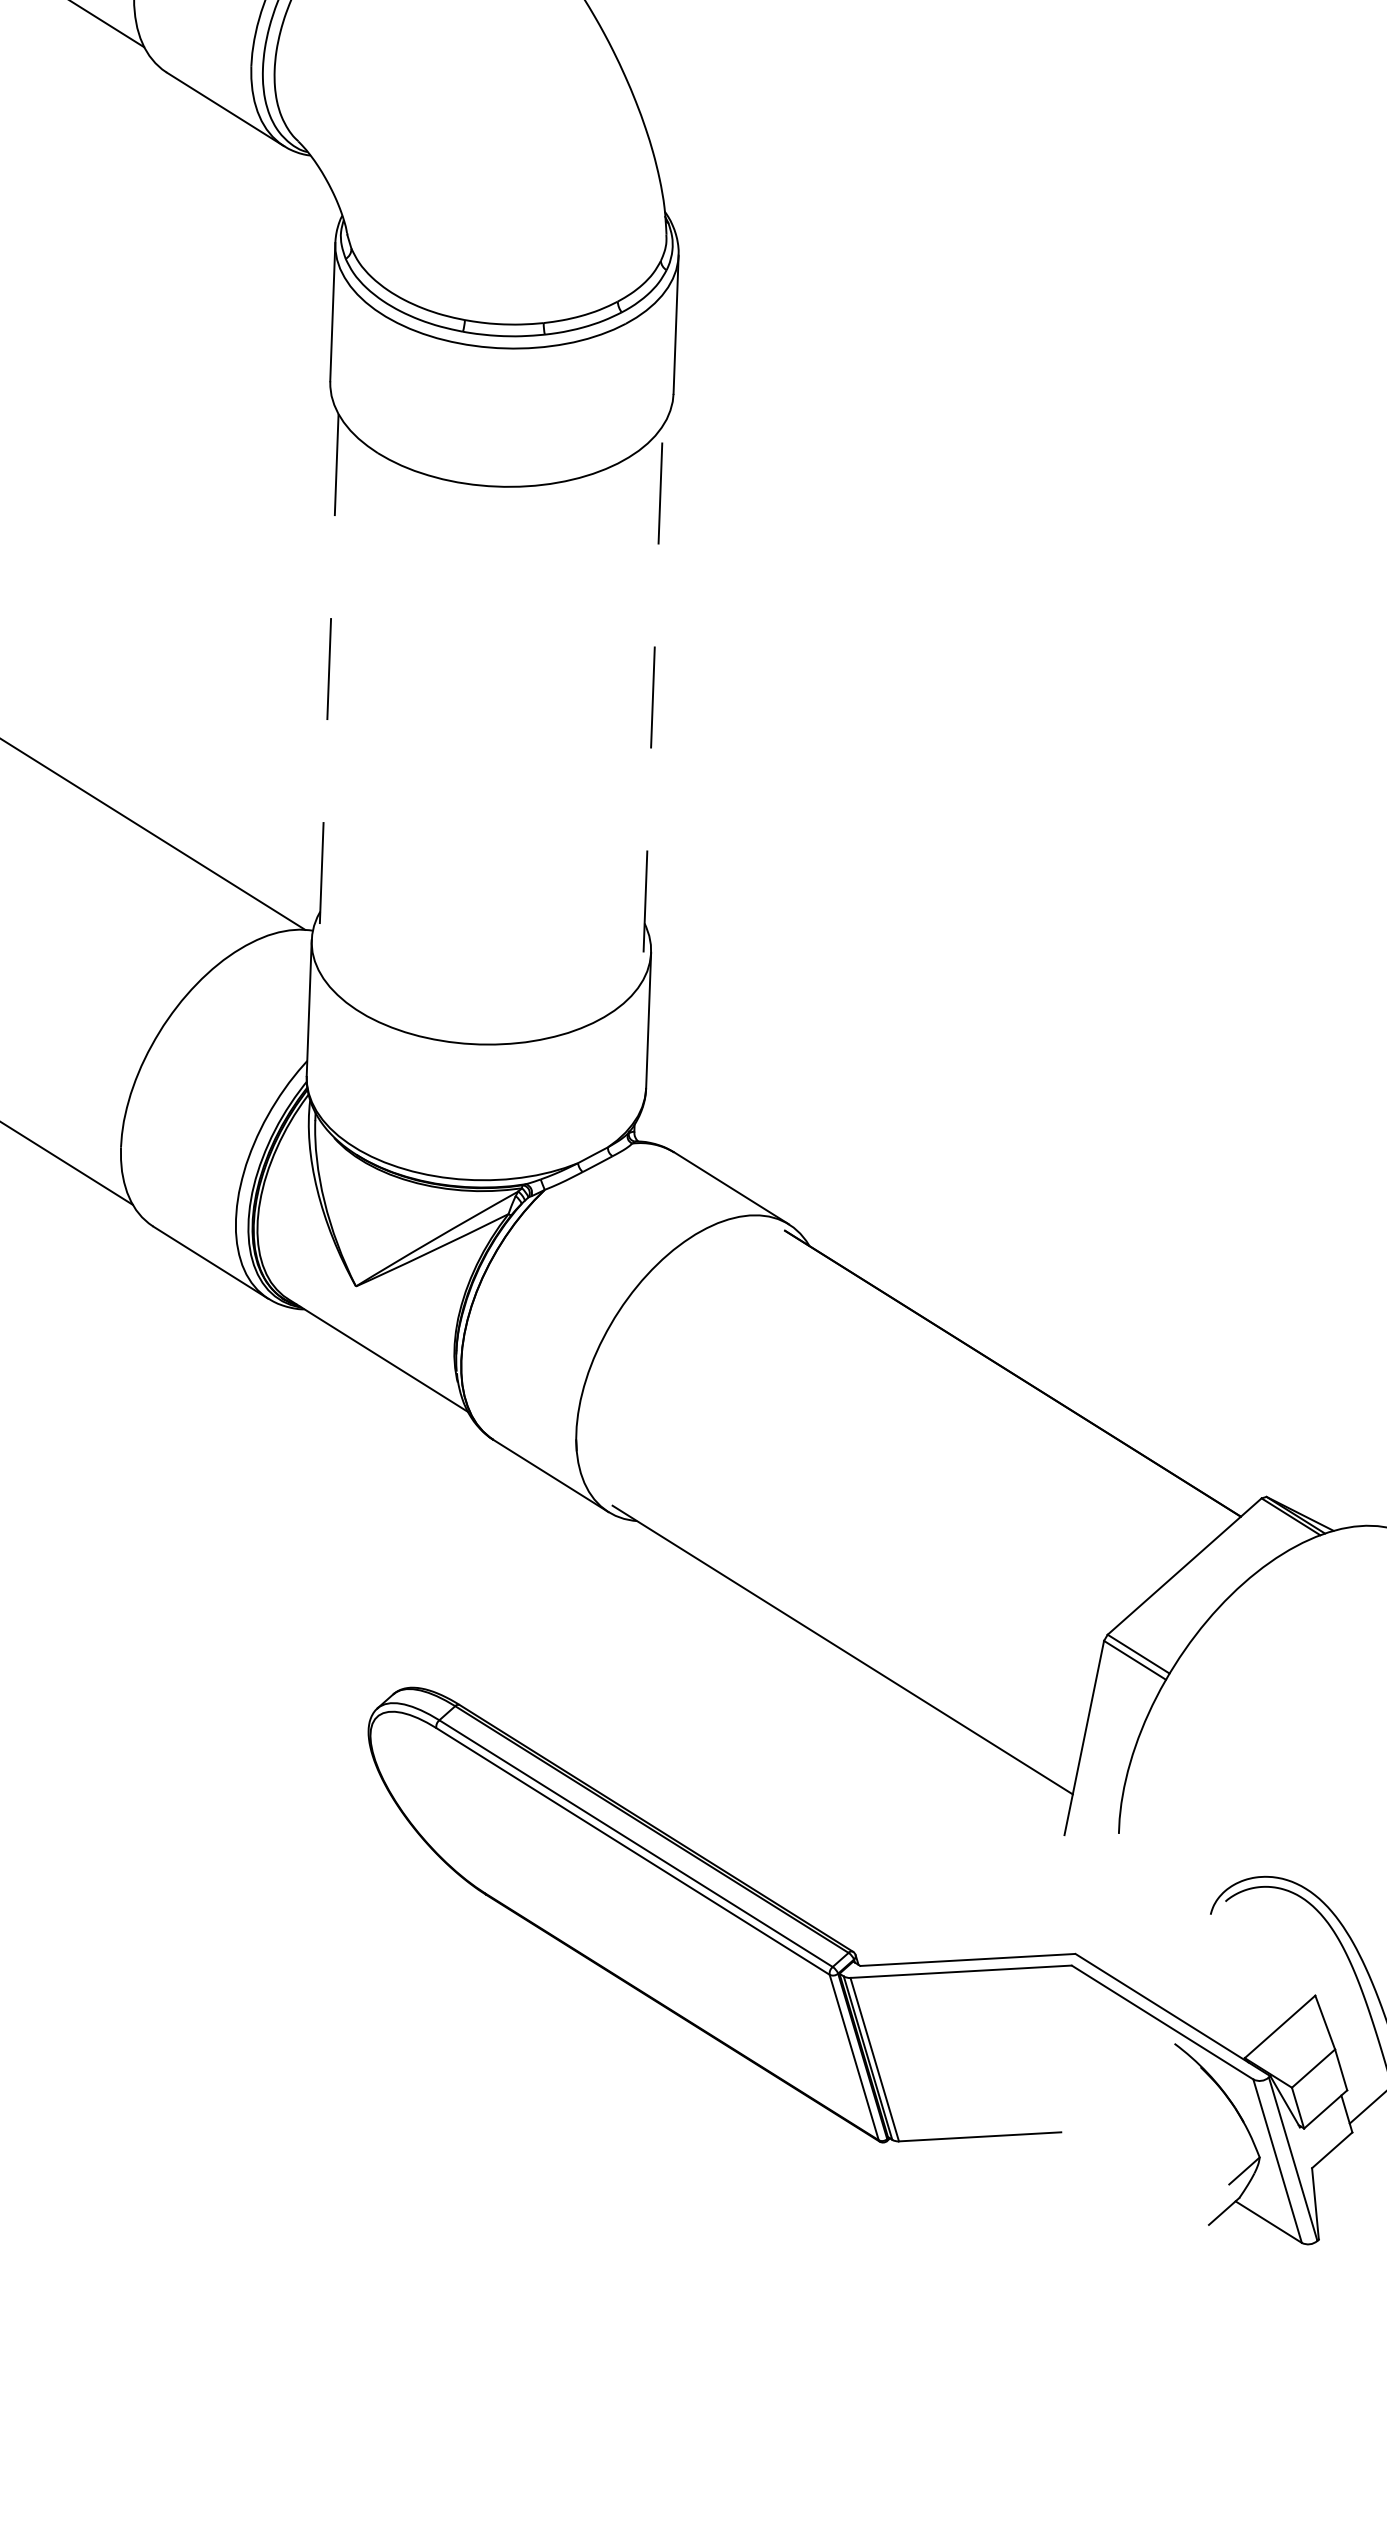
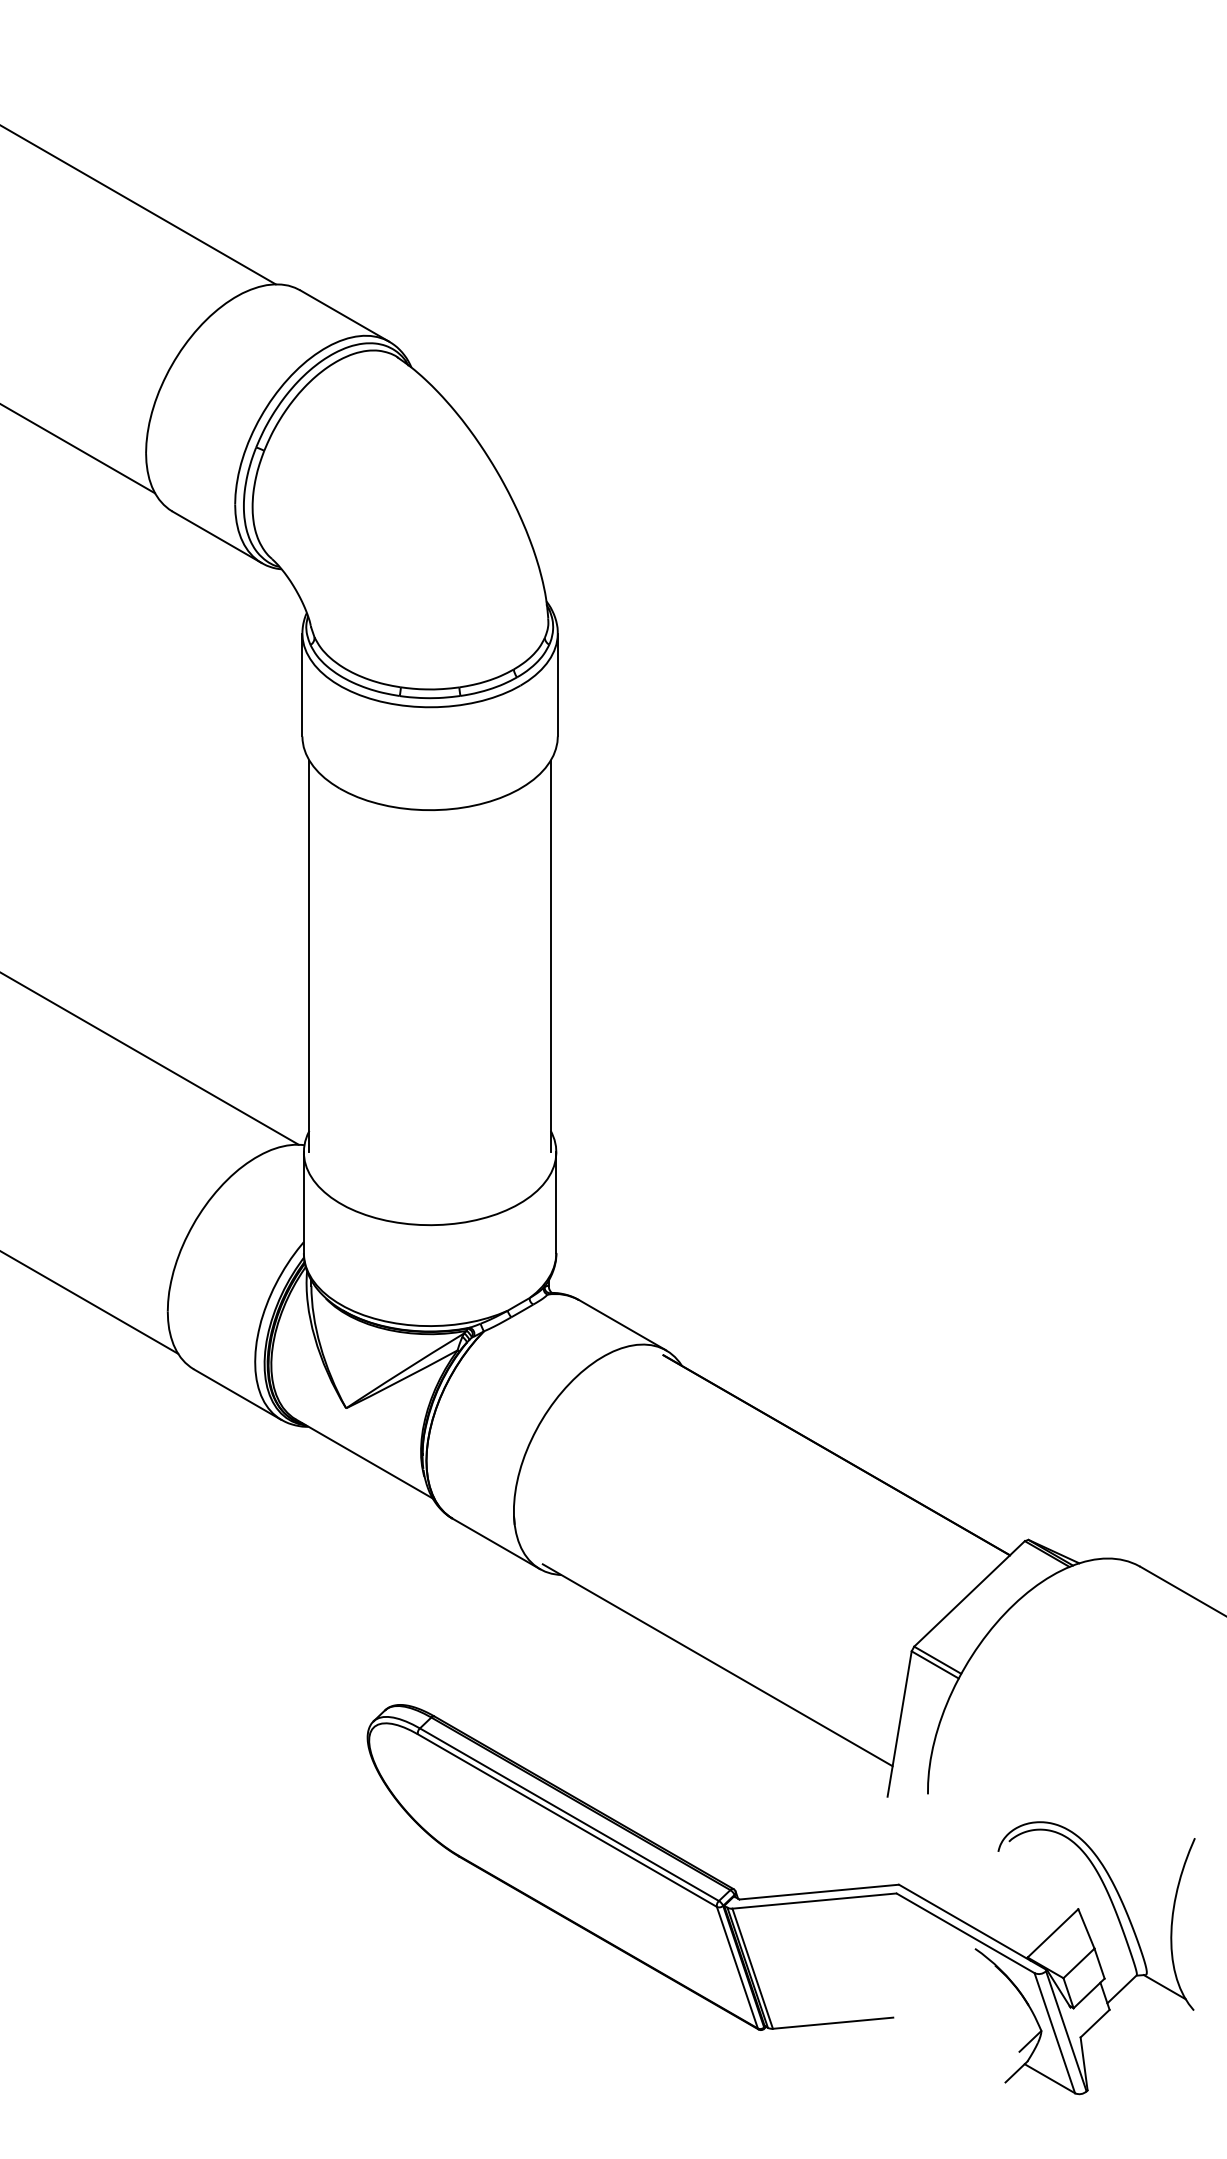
line: (328, 677) -> (309, 956), dashed -> solid
line: (652, 689) -> (550, 956), dashed -> solid

